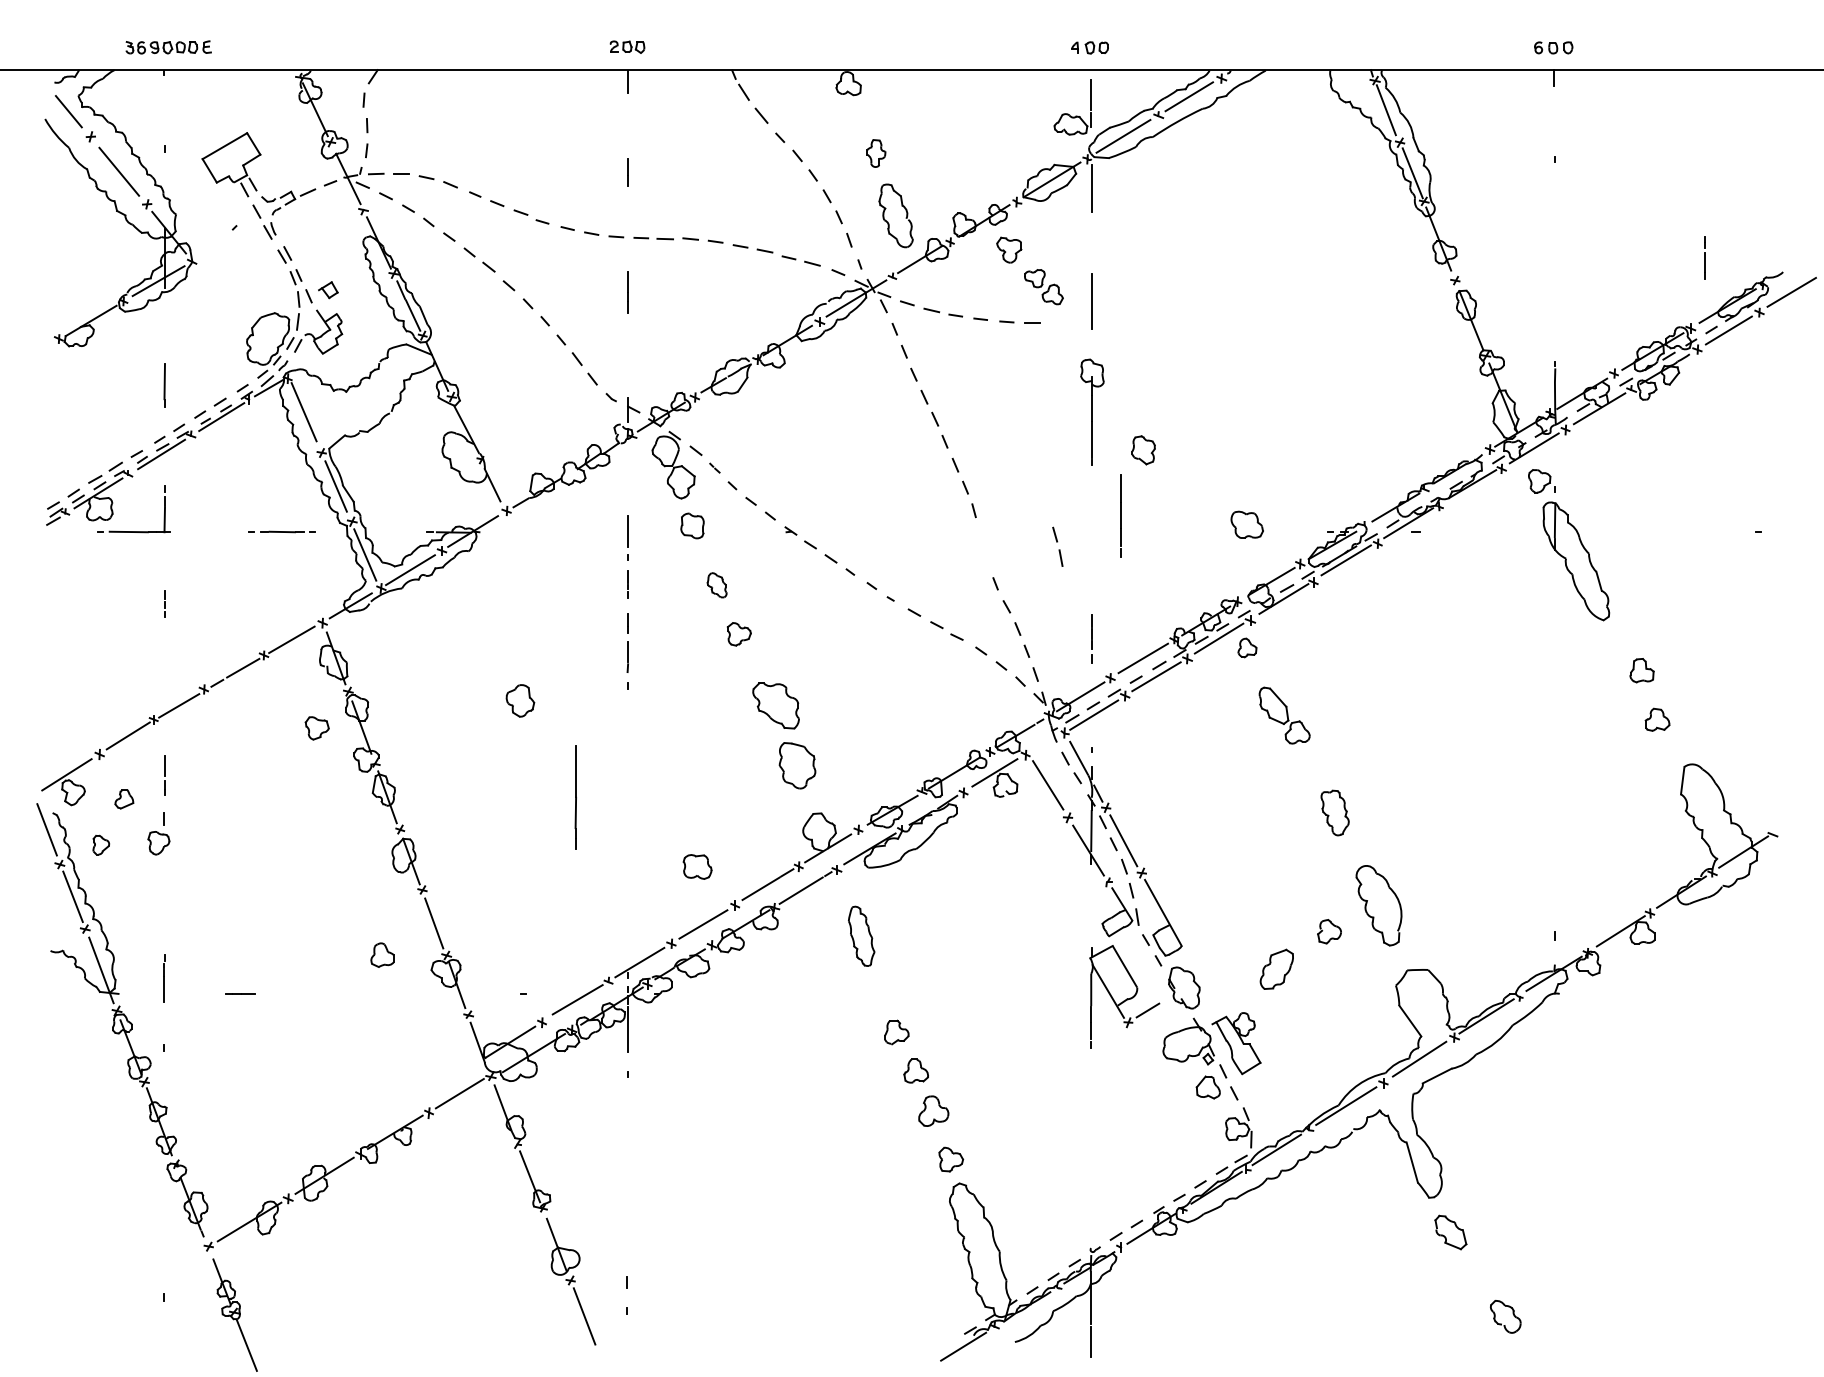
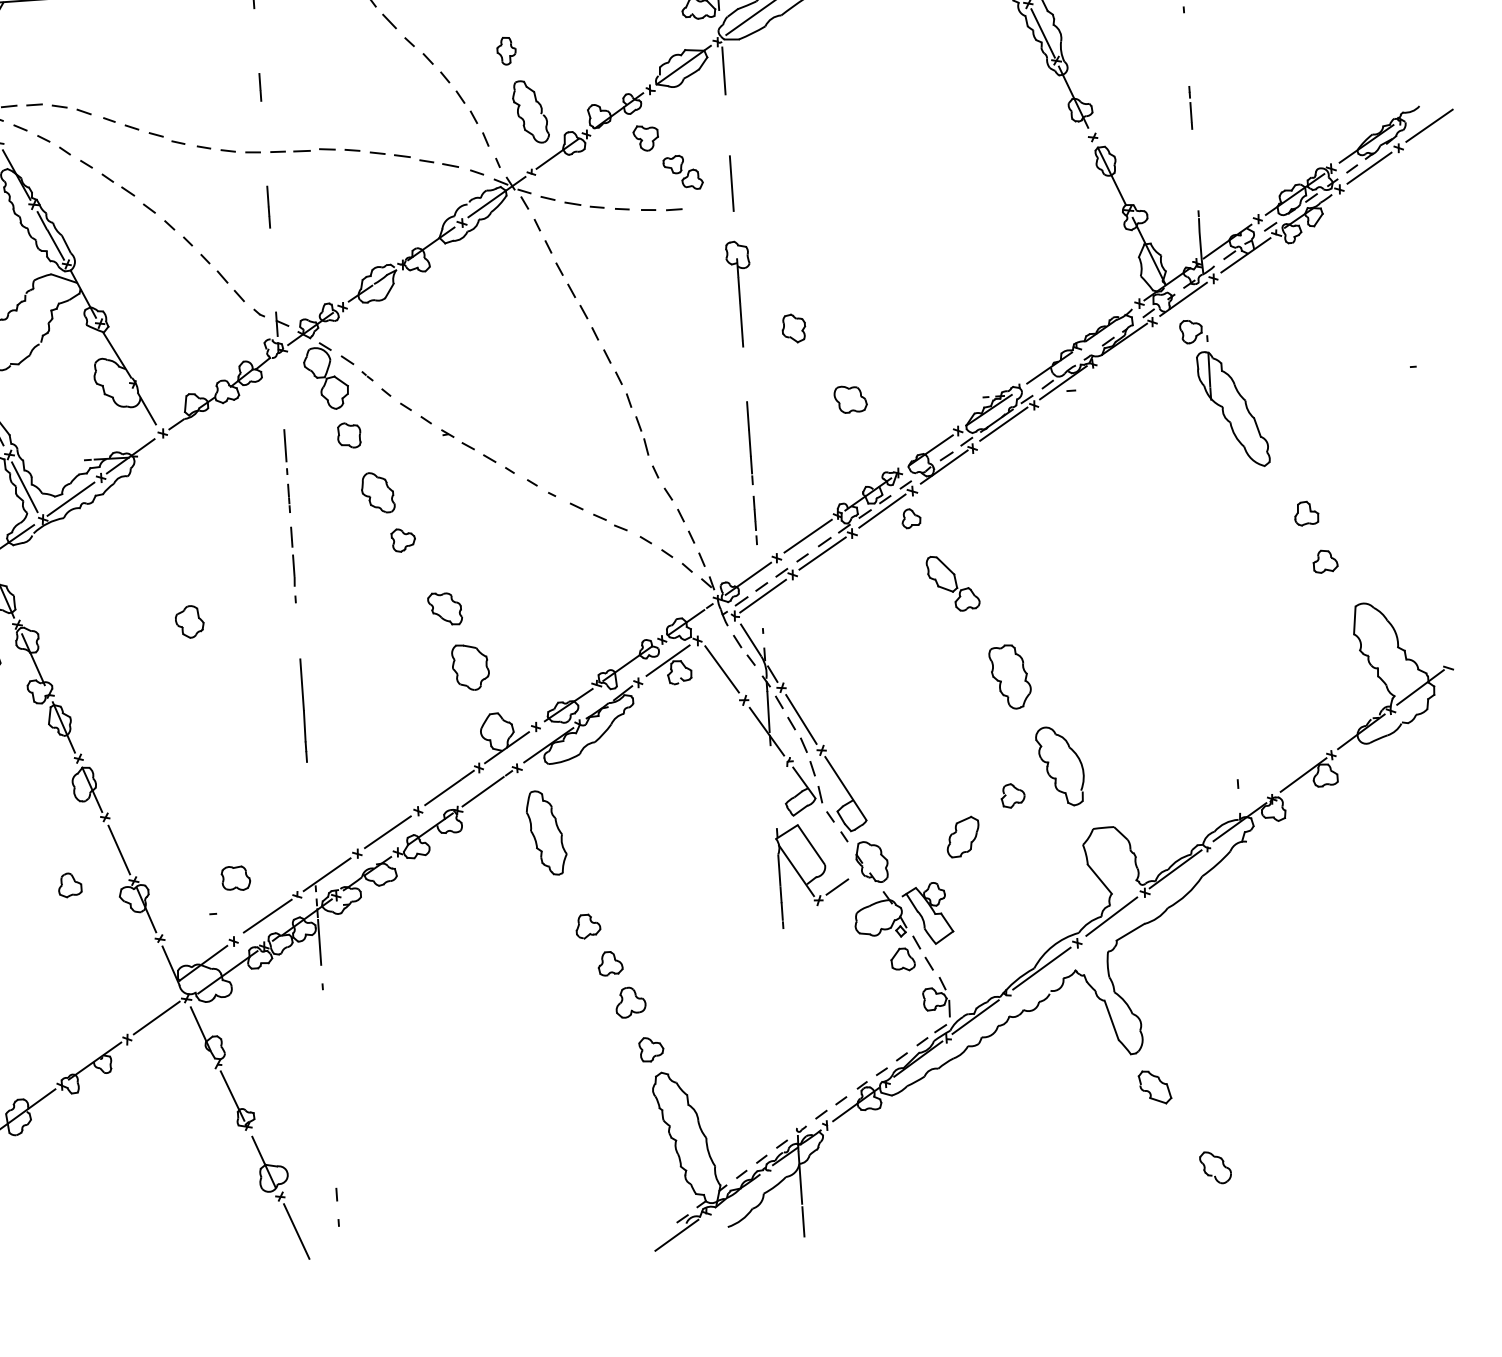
line: (1704, 257) -> (1190, 107), moved
line: (1120, 515) -> (749, 443), moved
part: (1246, 524) -> (849, 398), moved
part: (1057, 546) -> (641, 435), moved
part: (716, 585) -> (377, 493), size x1.67
part: (775, 705) -> (444, 608), size x0.71
line: (575, 797) -> (303, 710), moved
part: (1334, 812) -> (1009, 676), size x1.43
part: (697, 866) -> (235, 878), moved
part: (861, 936) -> (546, 833), size x1.43

